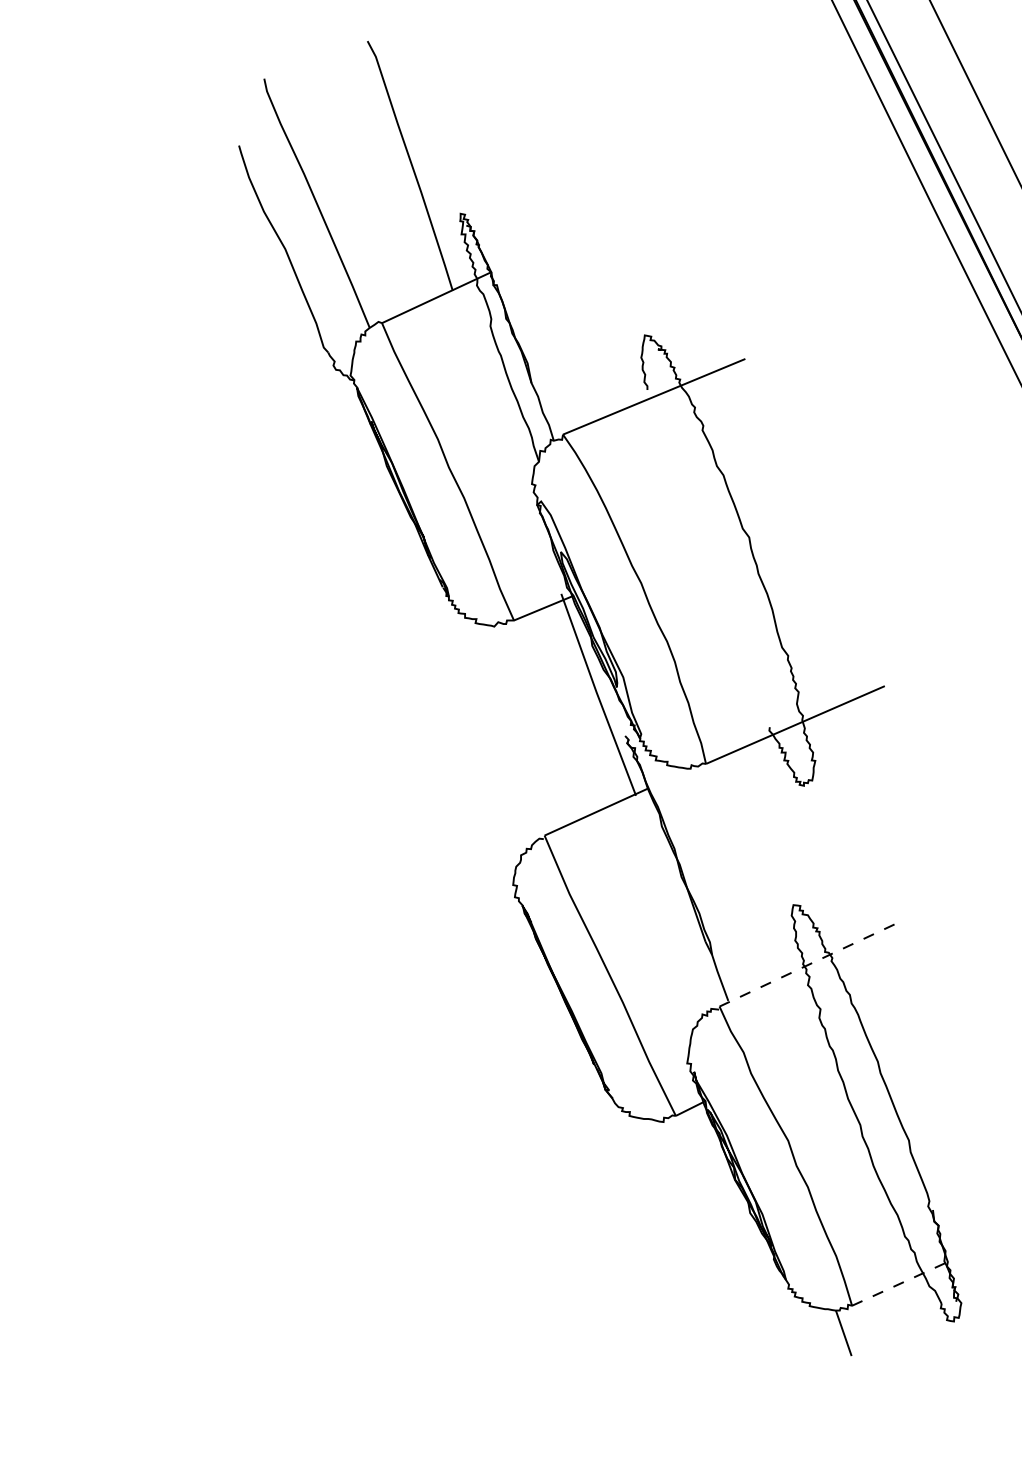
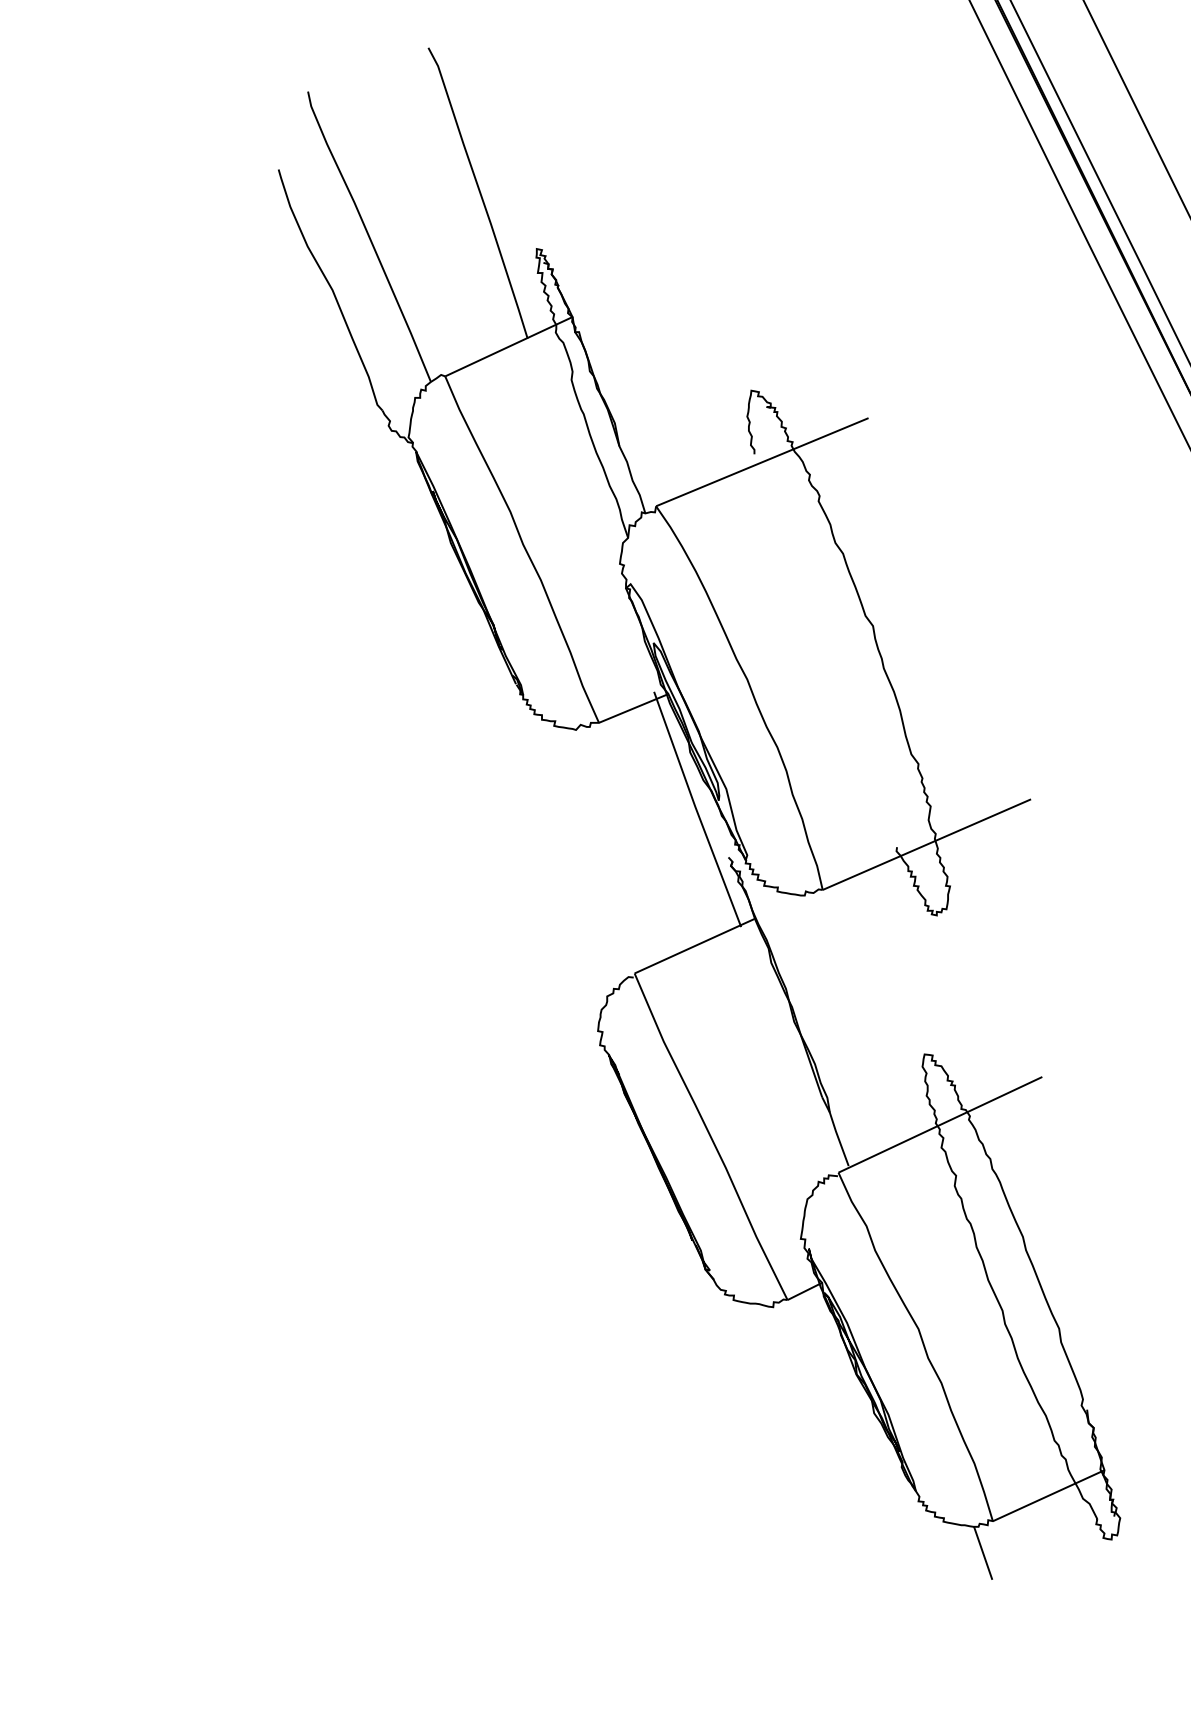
line: (807, 965) -> (940, 1124), dashed -> solid
line: (900, 1283) -> (1049, 1495), dashed -> solid

